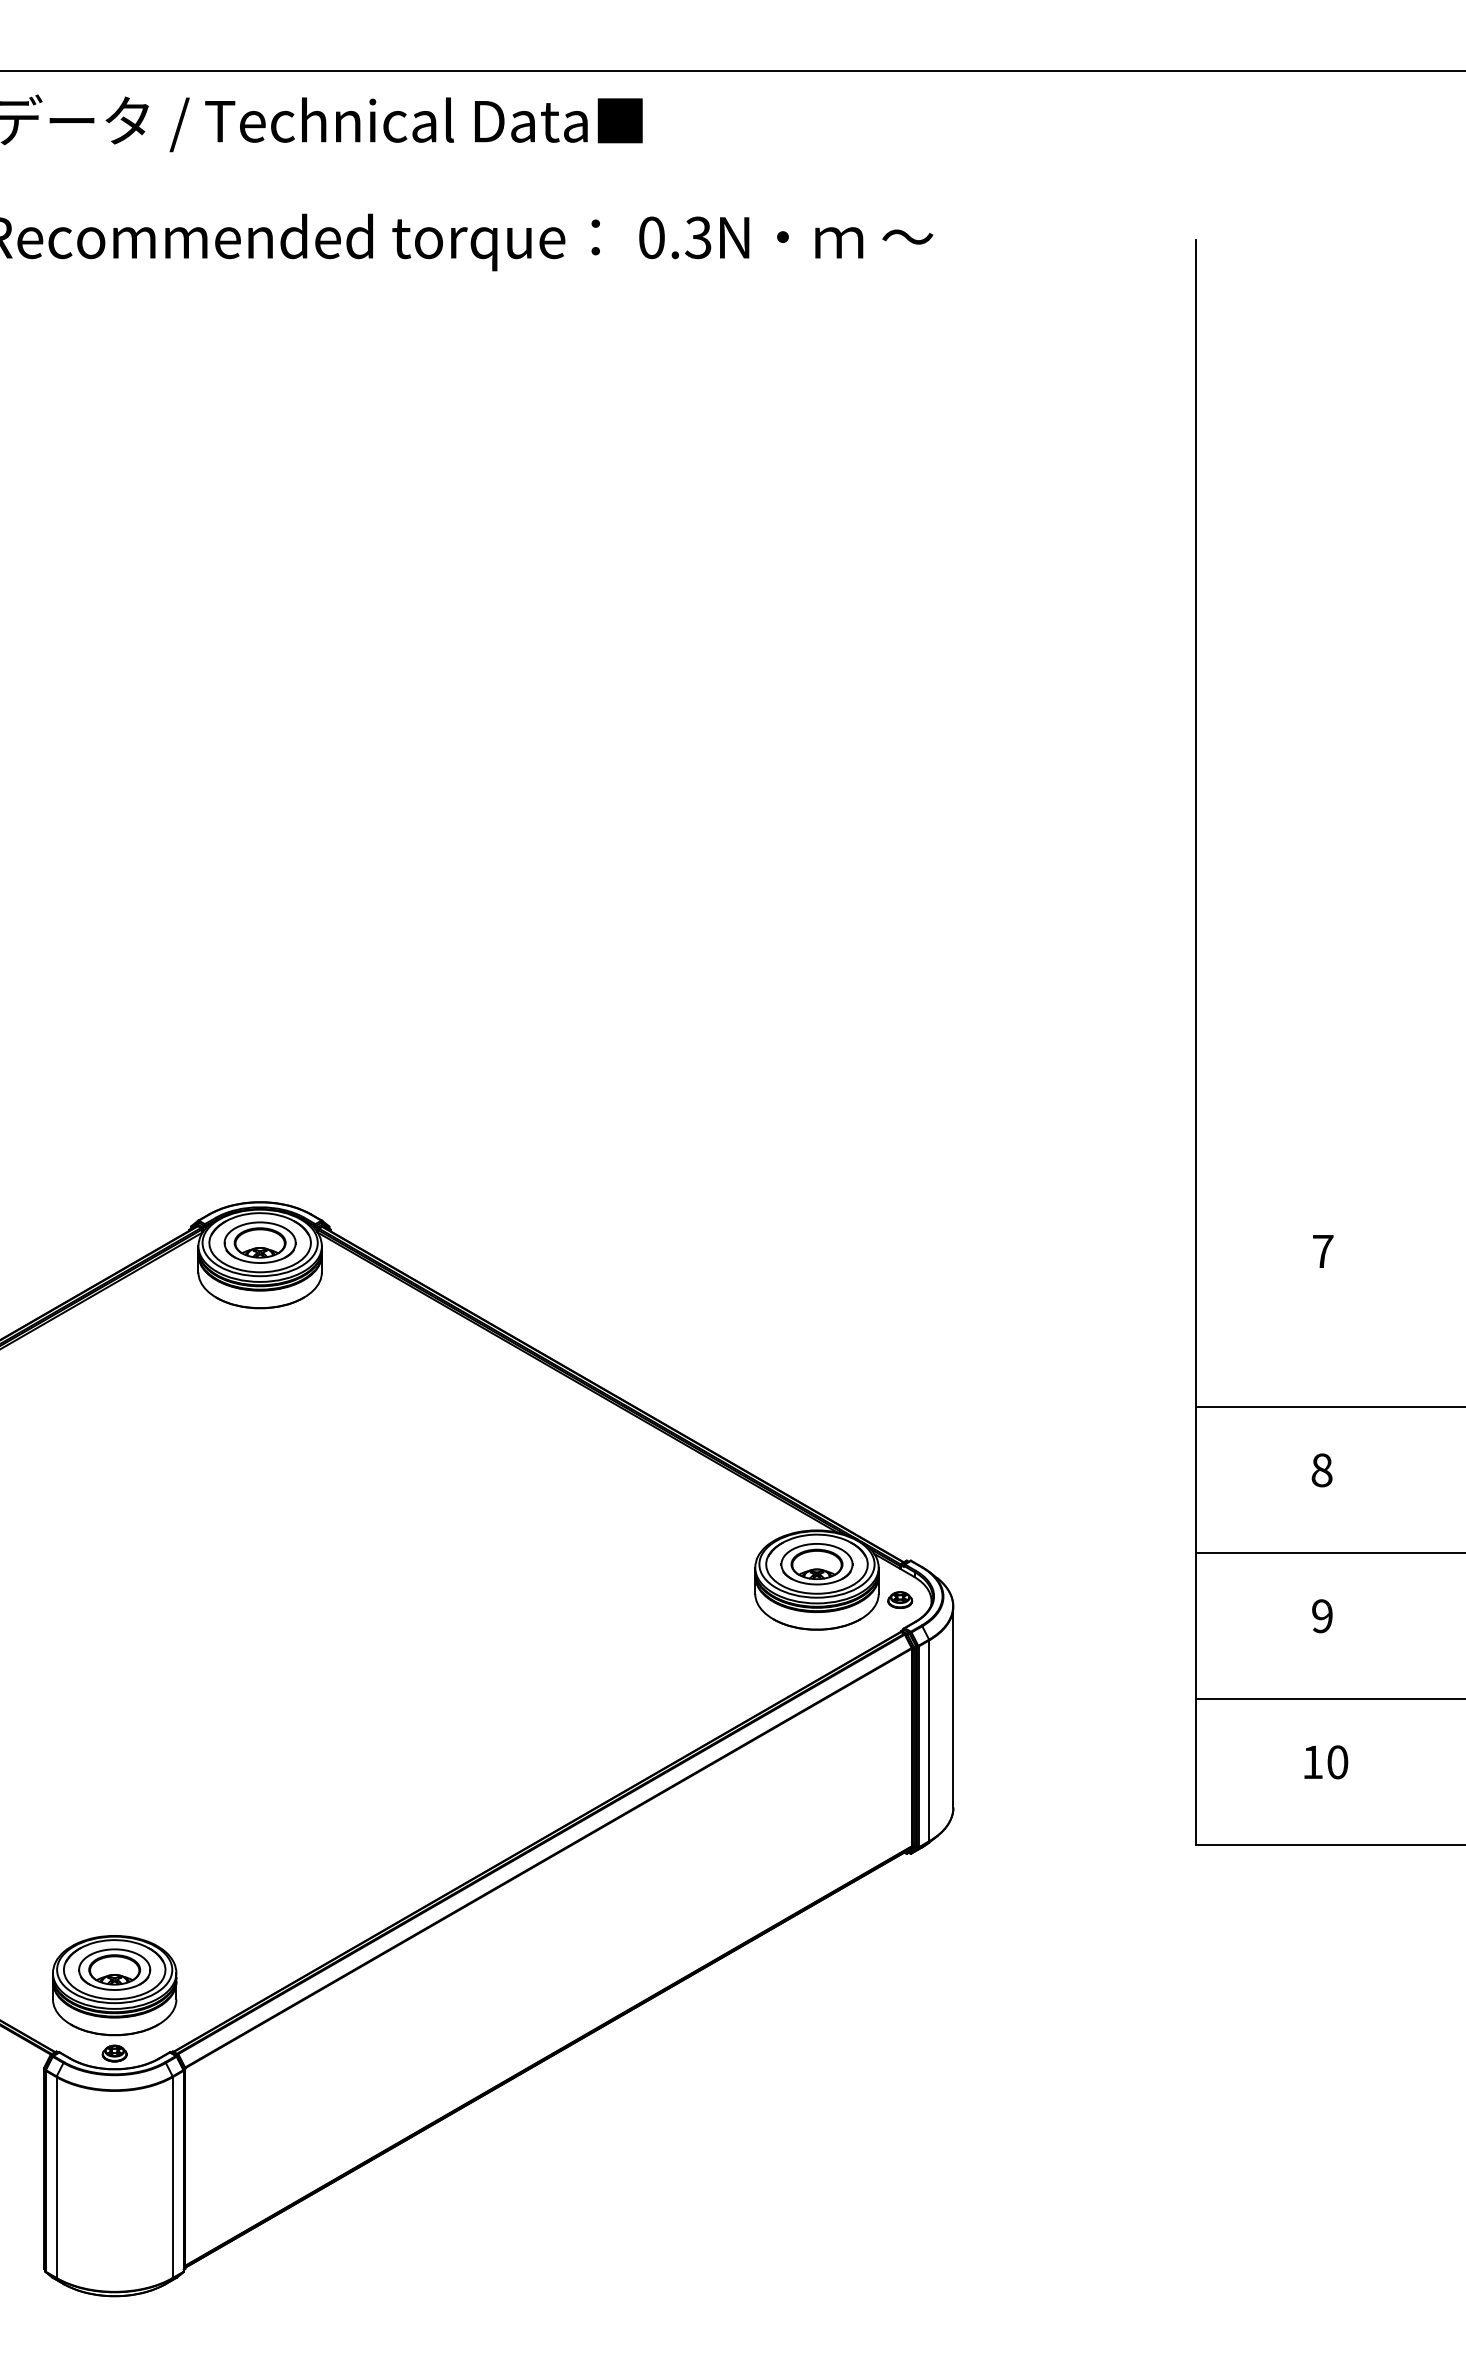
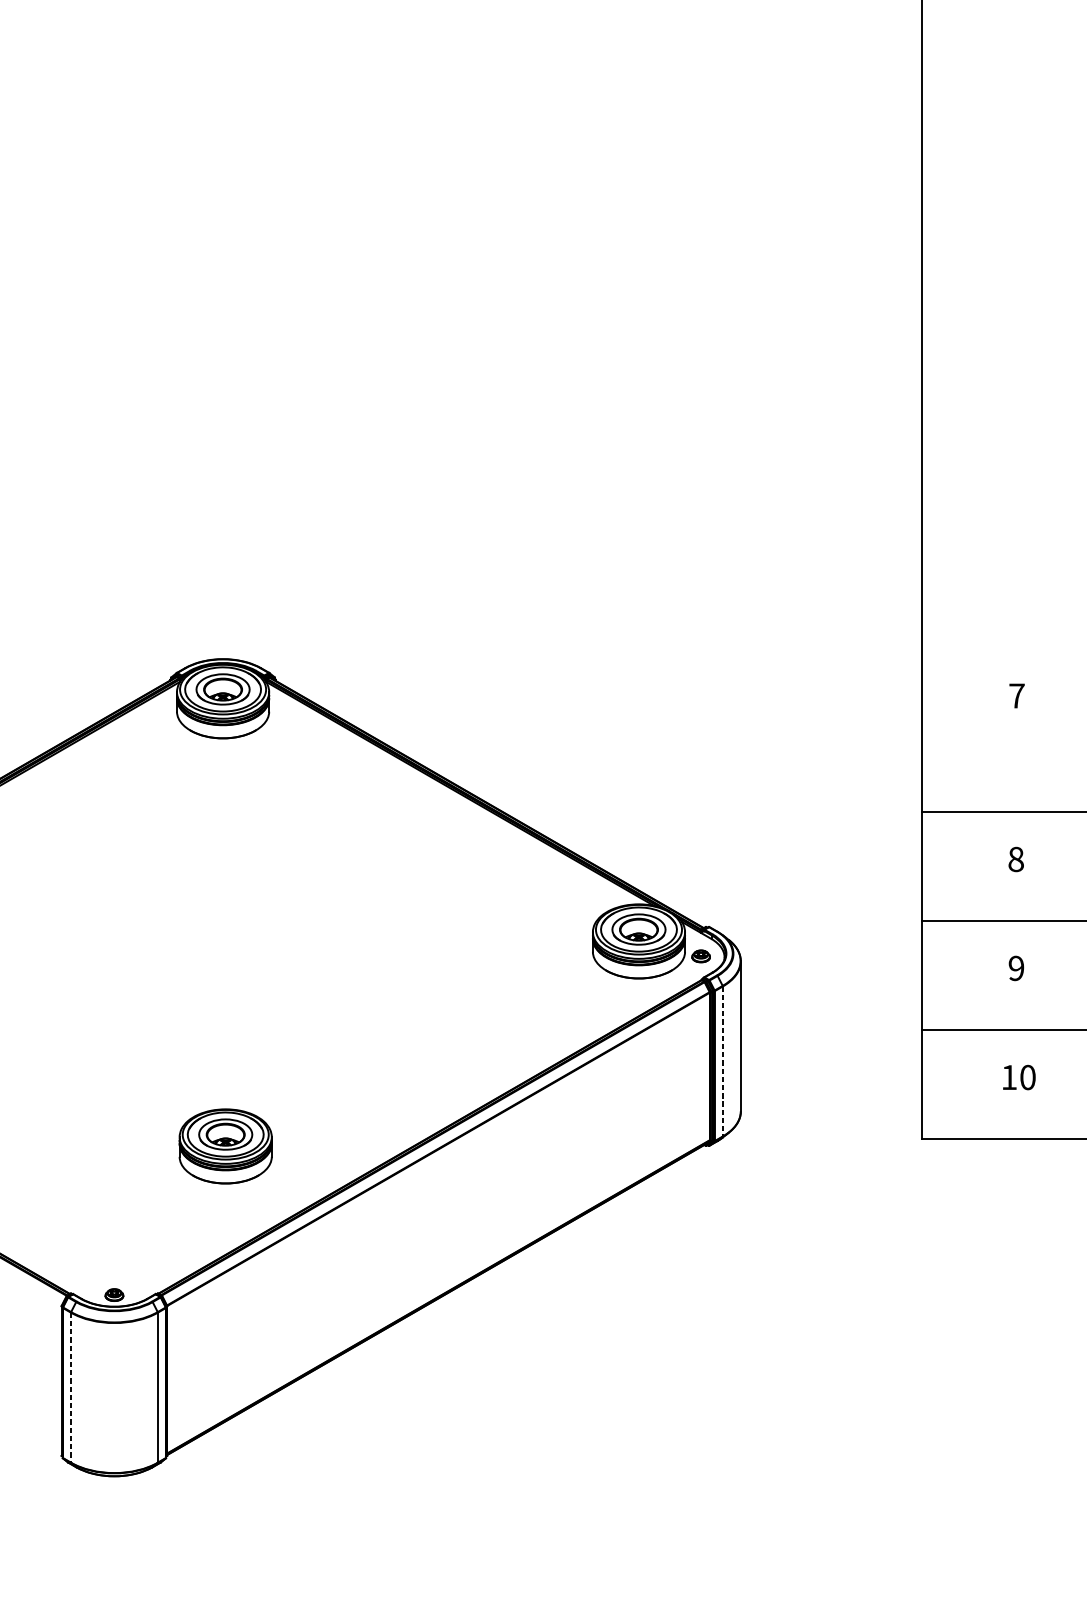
line: (929, 1741) -> (723, 1061), solid -> dashed
part: (114, 1985) -> (225, 1146), moved
line: (56, 2178) -> (70, 1388), solid -> dashed

